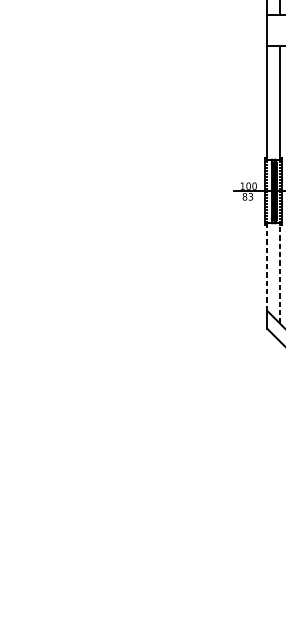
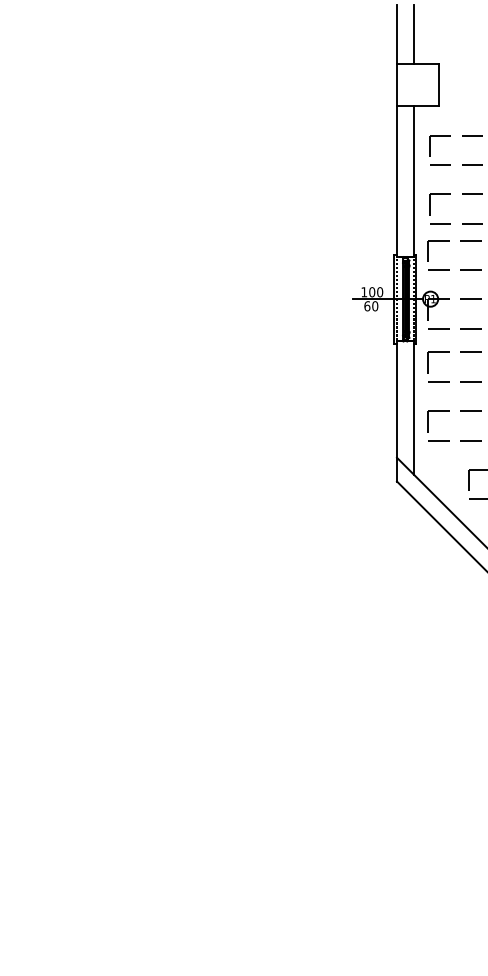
text: (248, 197) -> (371, 306), 83 -> 60
line: (266, 266) -> (396, 398), dashed -> solid
line: (279, 273) -> (413, 407), dashed -> solid

